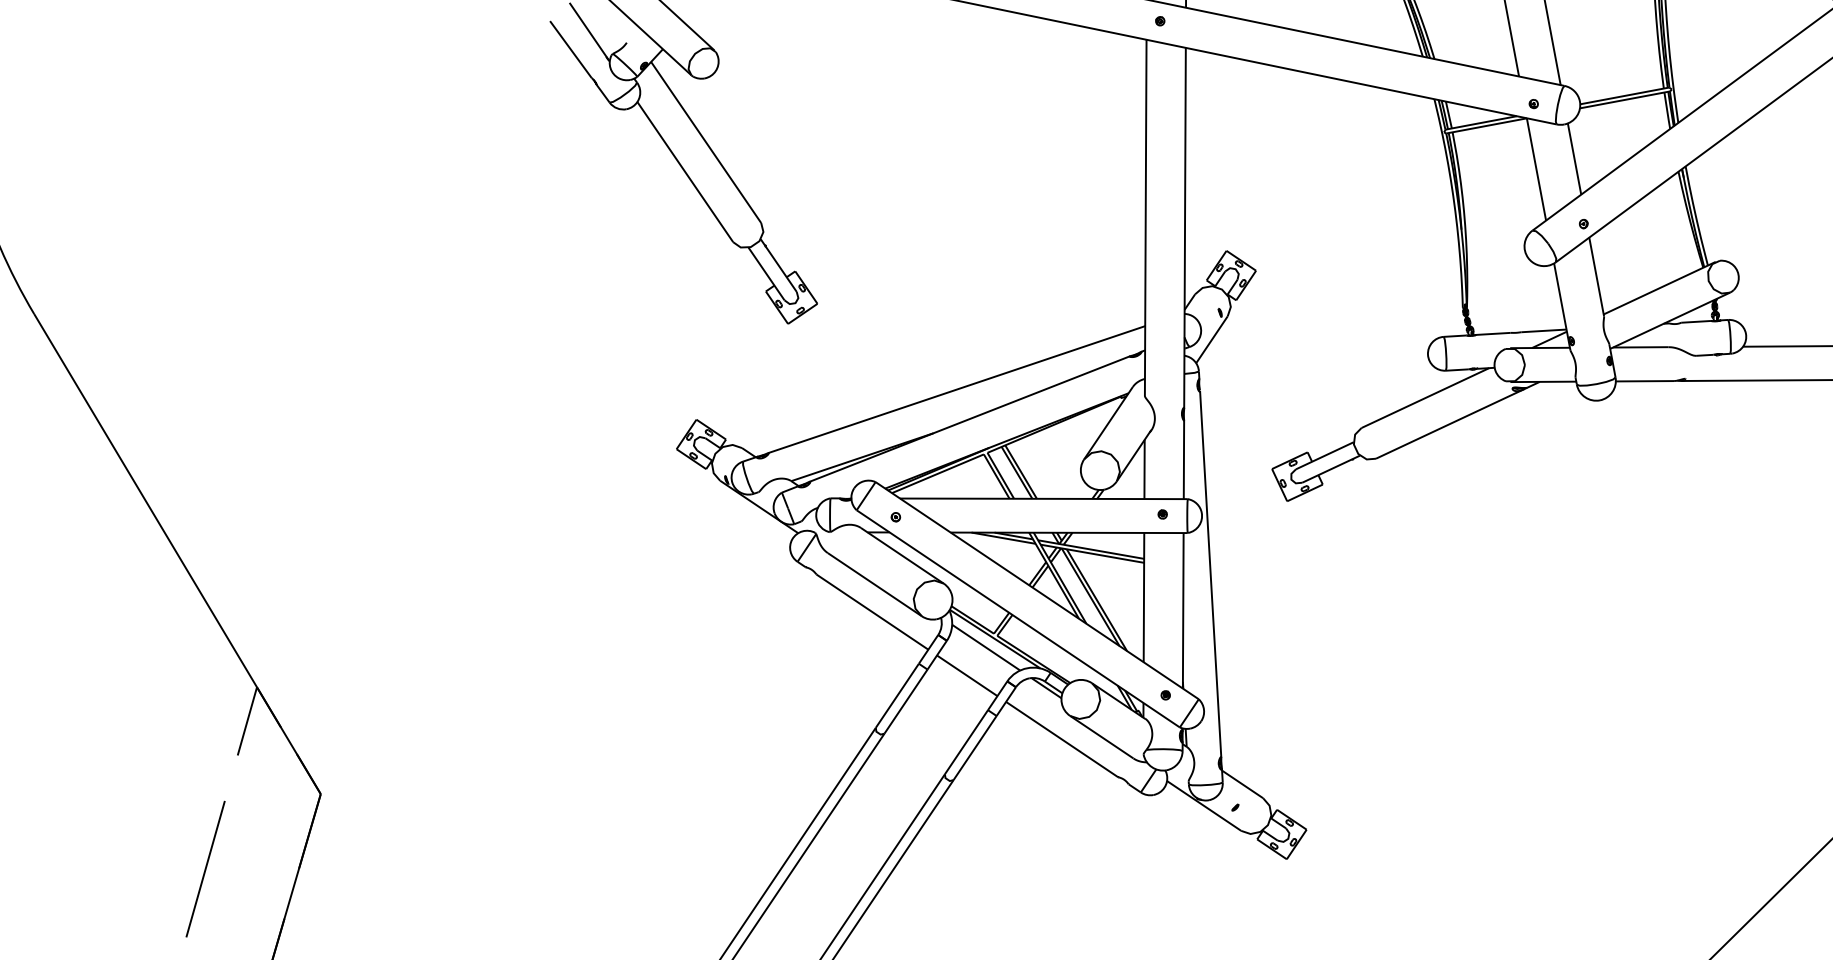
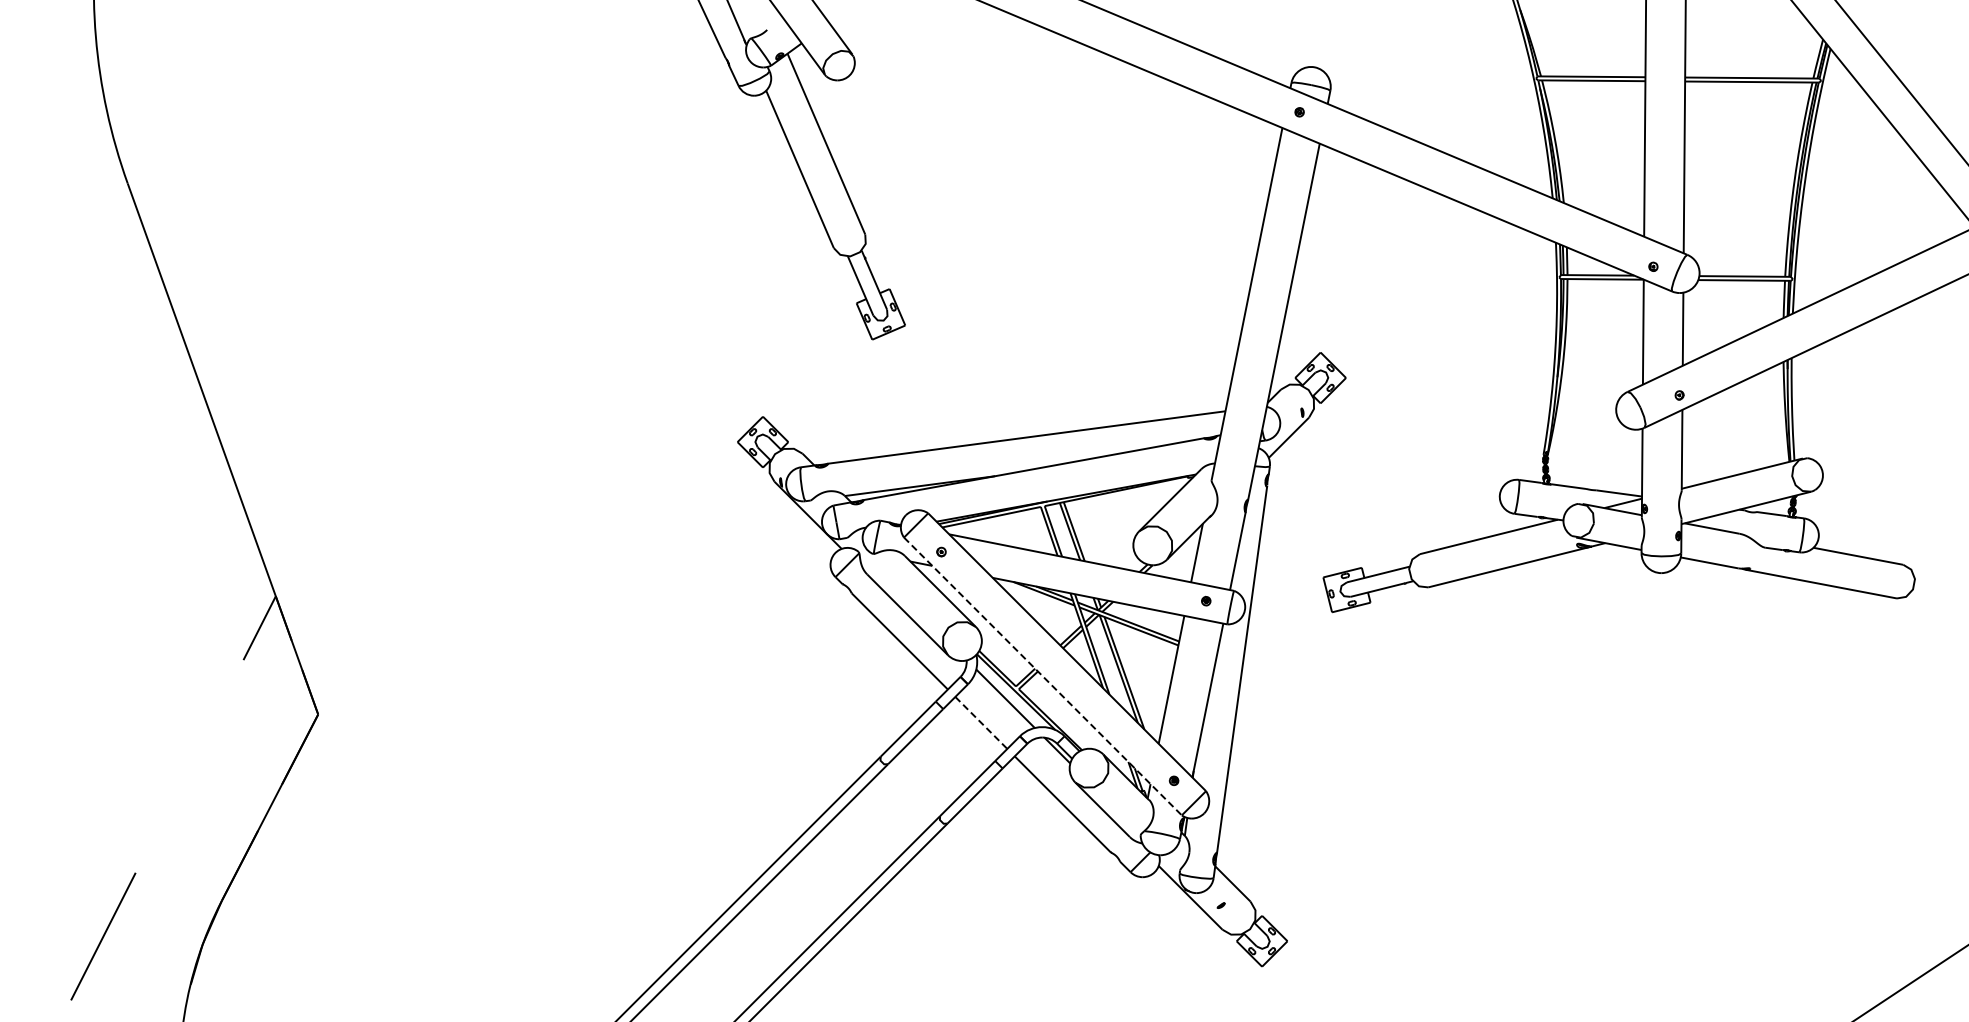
line: (1018, 618) -> (1043, 676), solid -> dashed
line: (967, 675) -> (981, 722), solid -> dashed
line: (205, 869) -> (189, 766), removed

